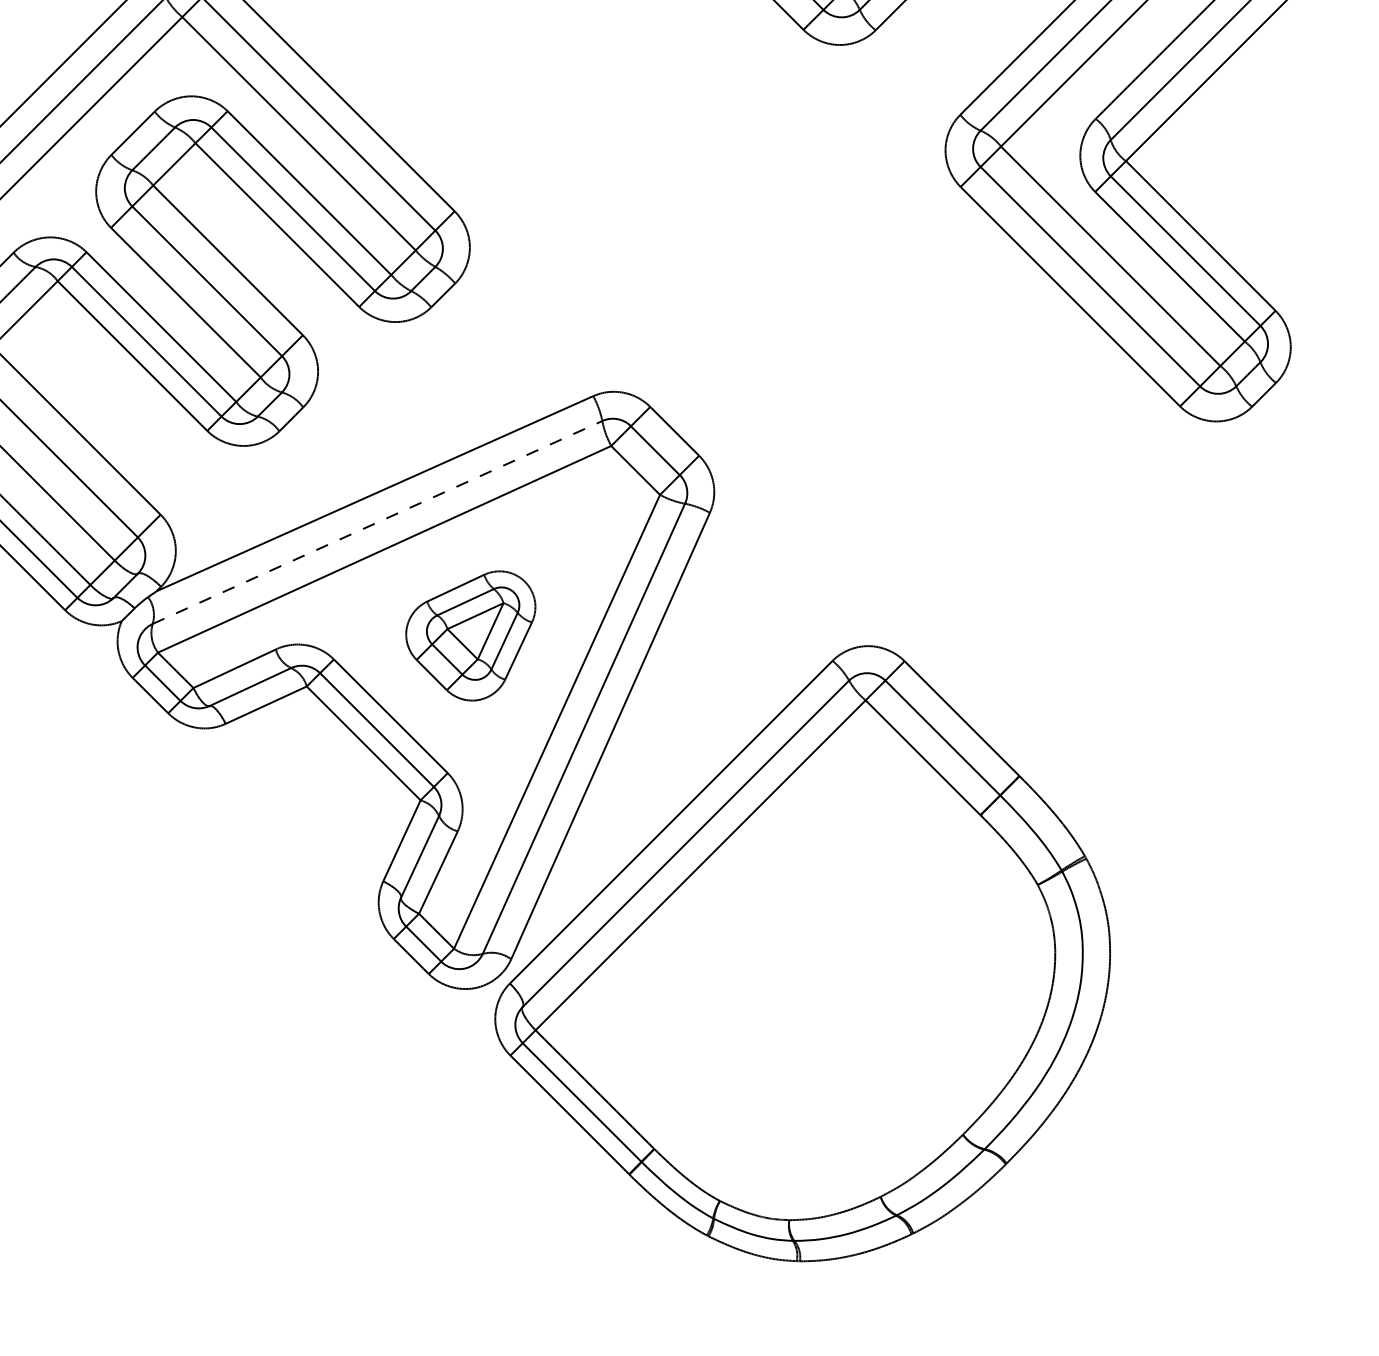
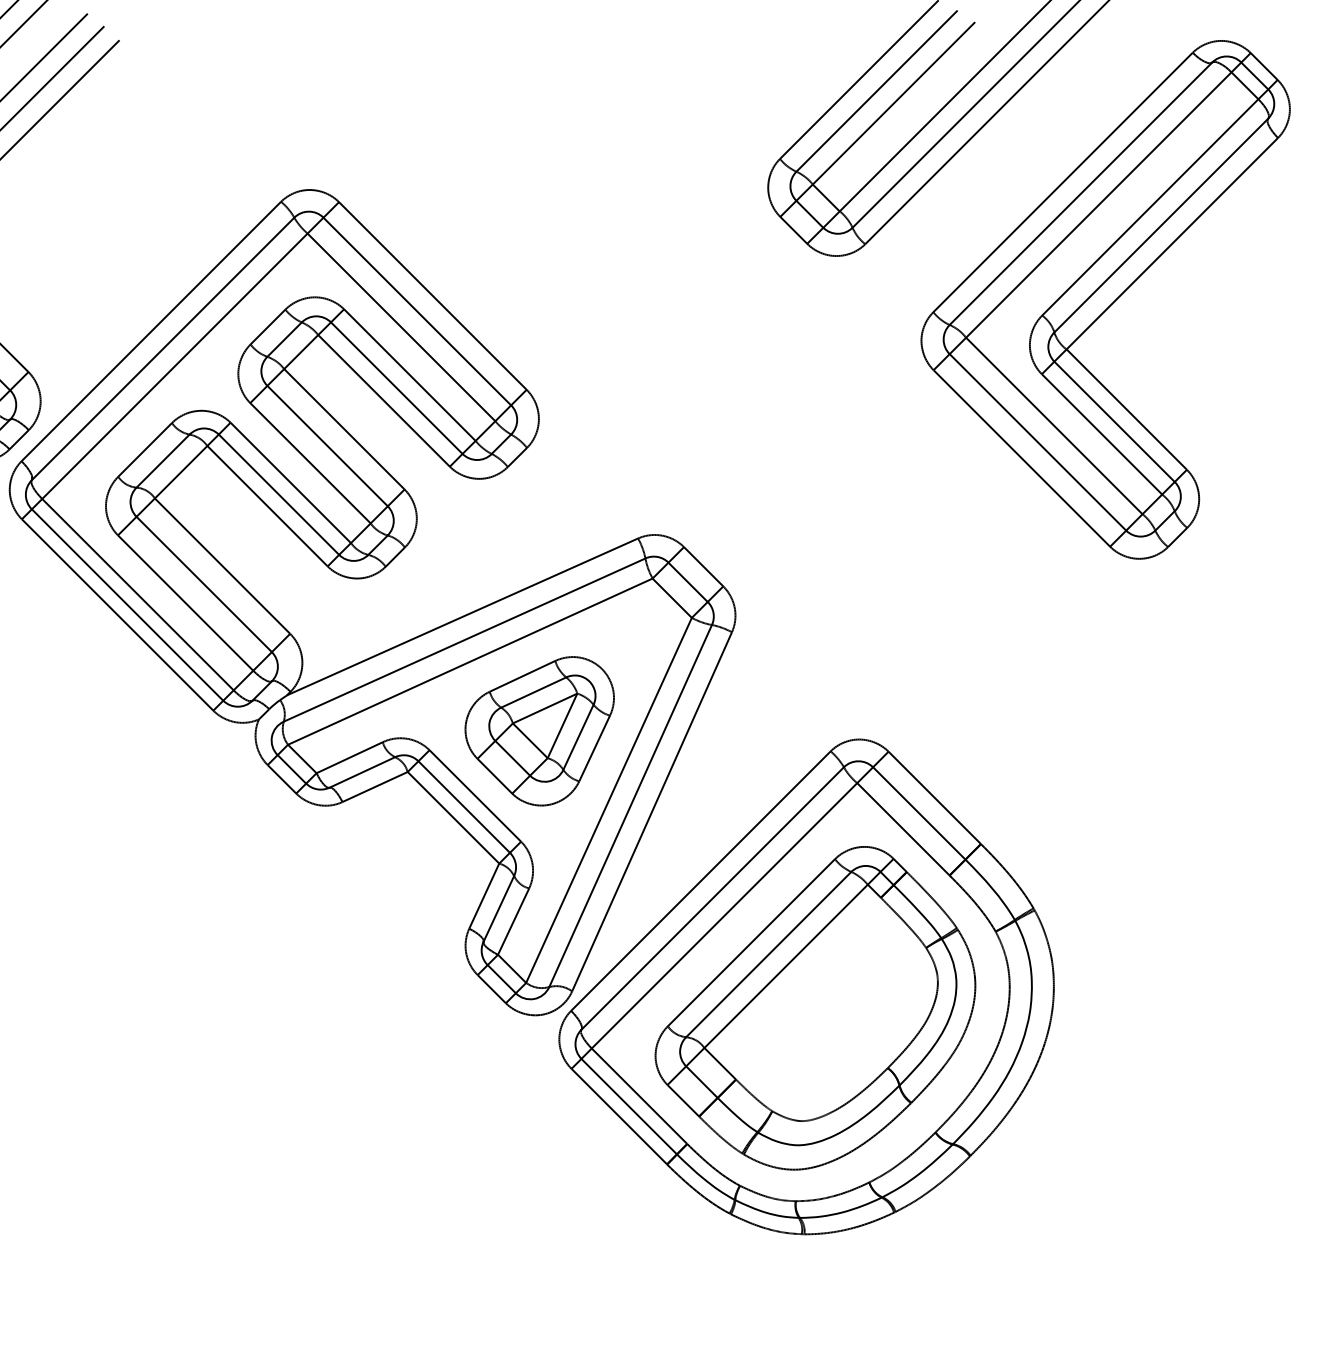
line: (378, 521) -> (465, 639), dashed -> solid
part: (470, 636) -> (539, 731), size x1.43
part: (813, 980) -> (815, 1008), added

